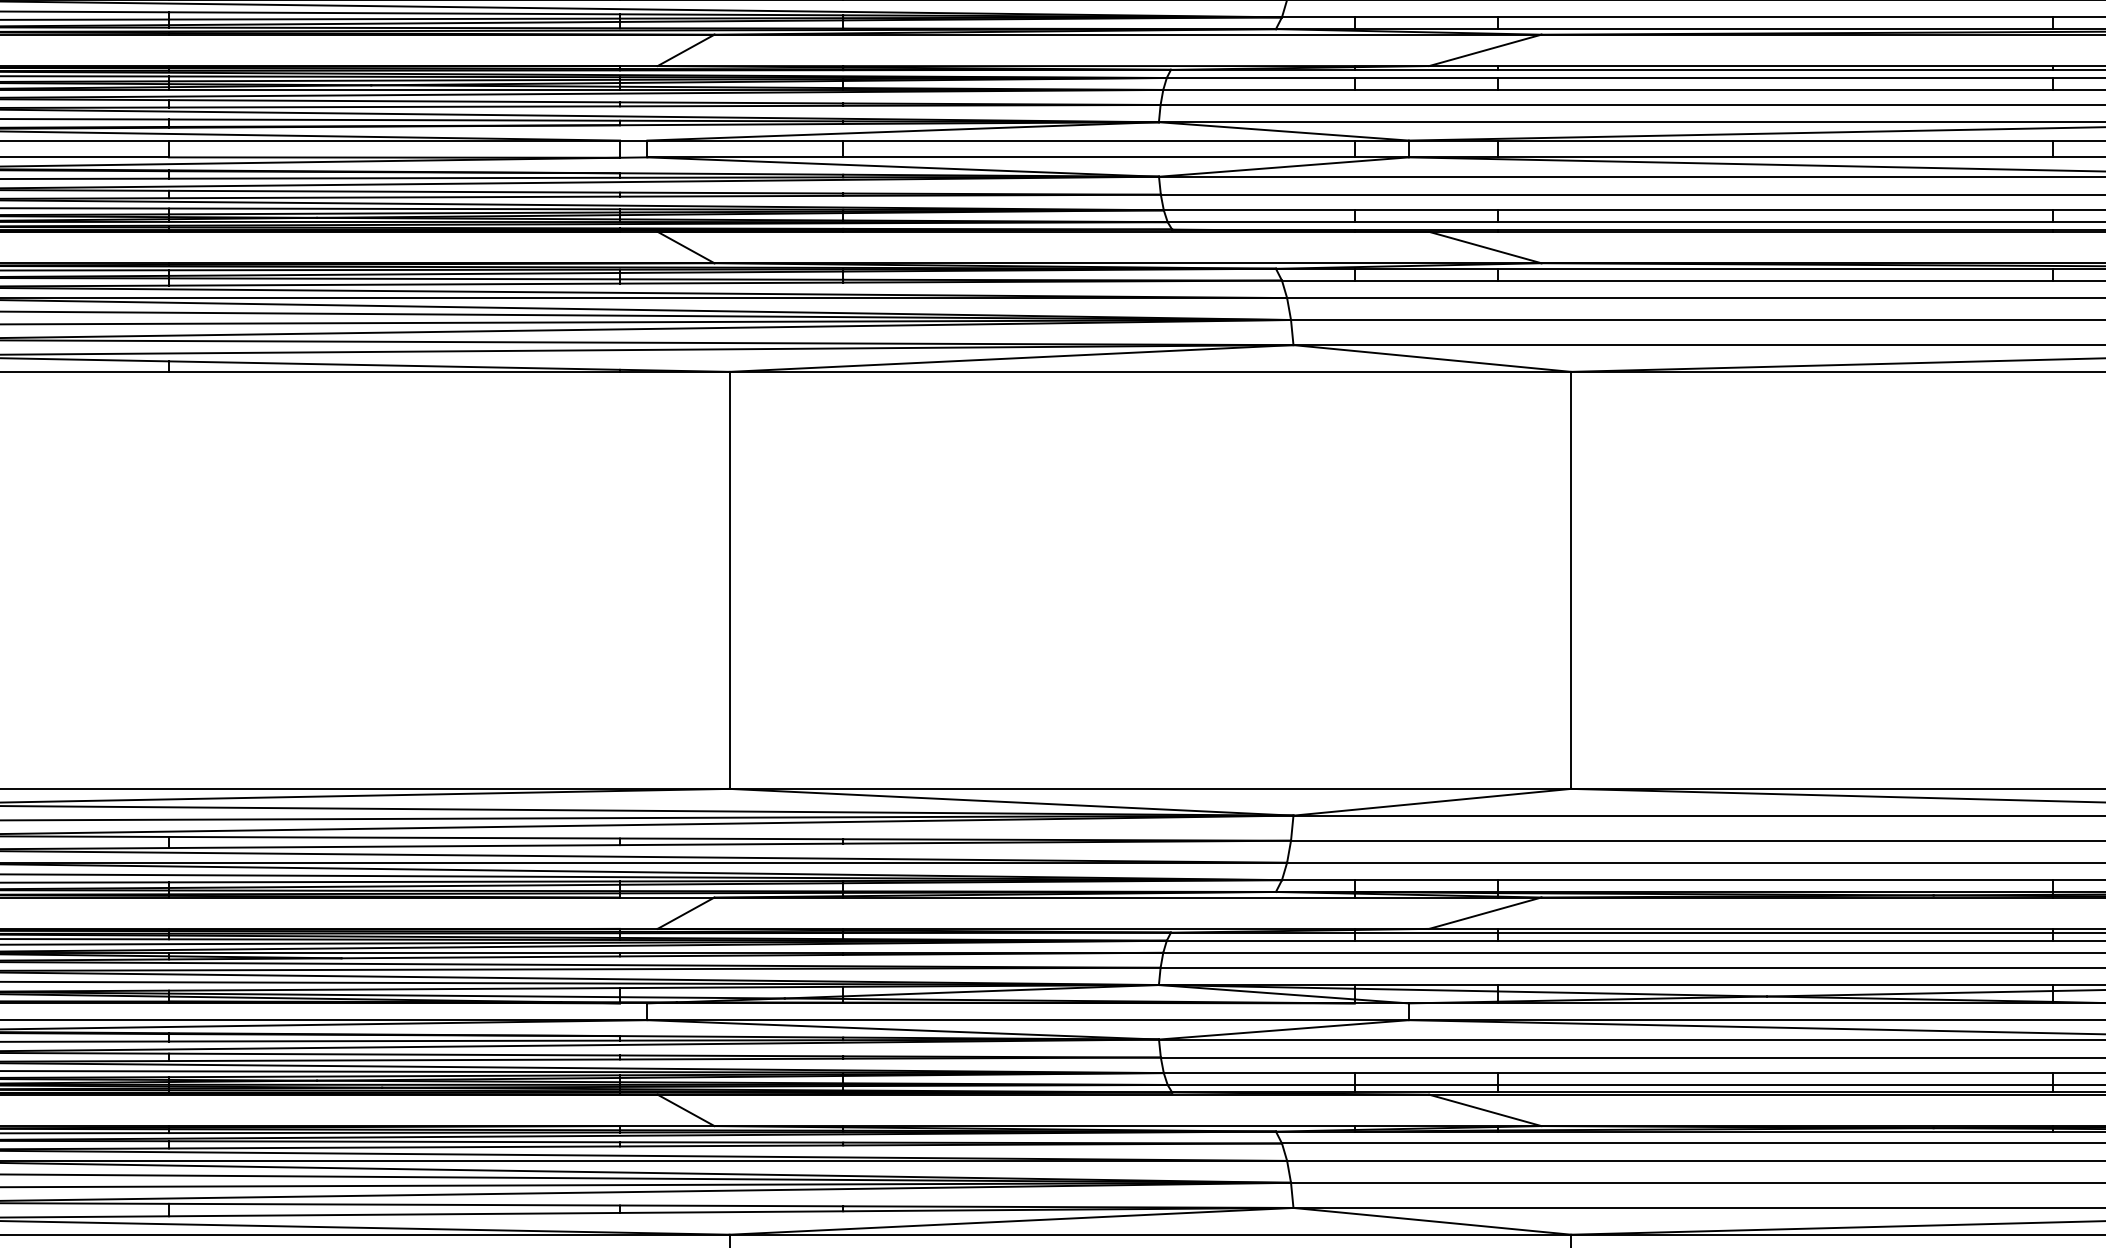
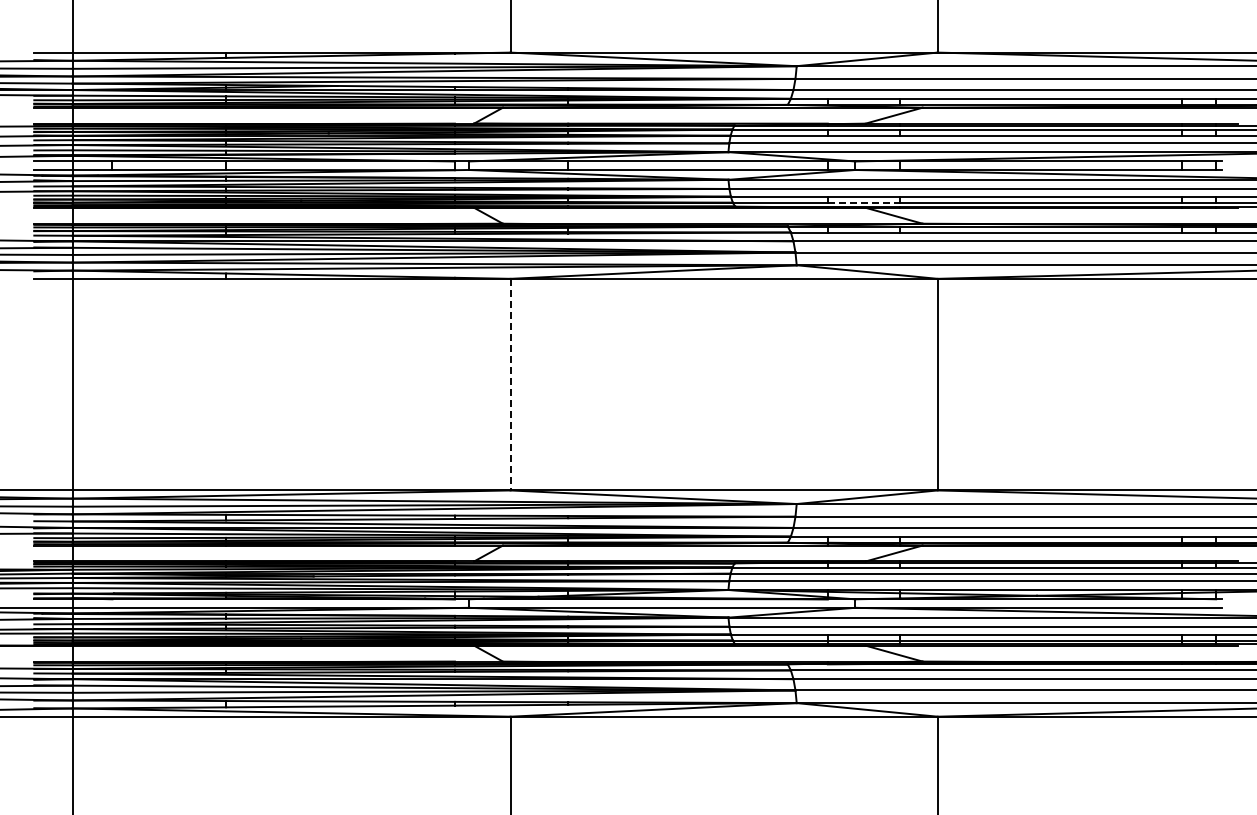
line: (1427, 221) -> (864, 202), solid -> dashed
line: (729, 580) -> (510, 384), solid -> dashed

